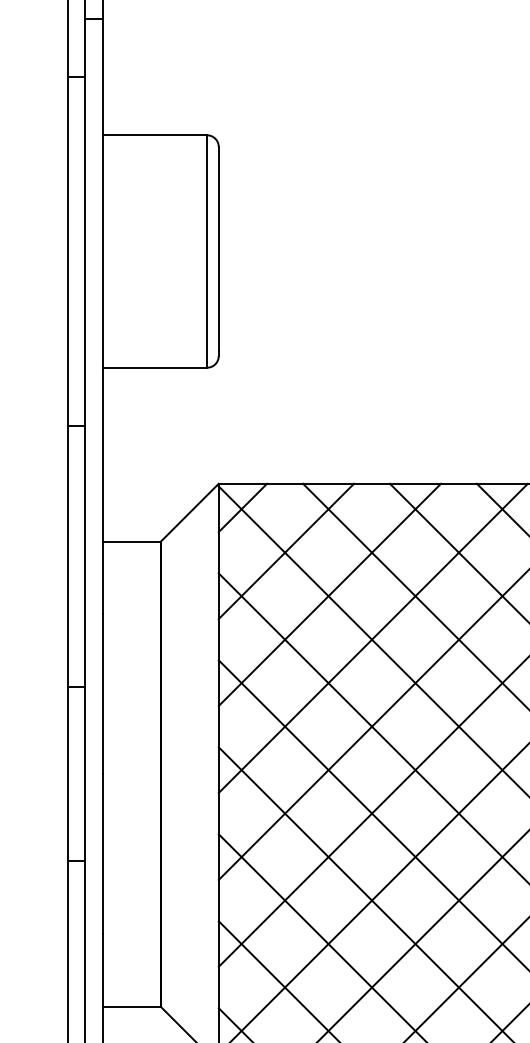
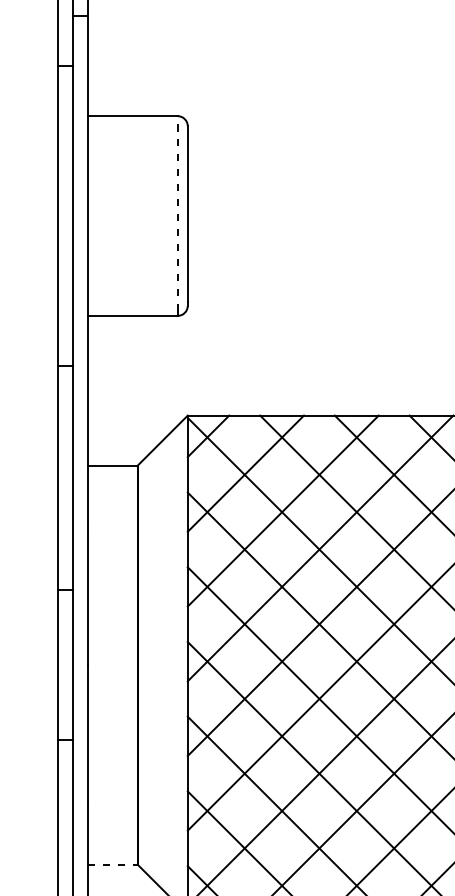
line: (207, 248) -> (178, 213), solid -> dashed
line: (132, 1006) -> (113, 864), solid -> dashed

